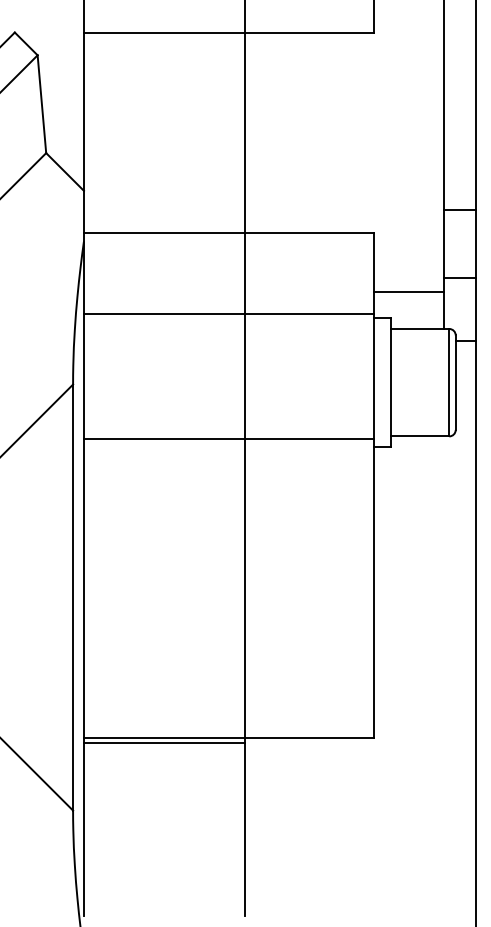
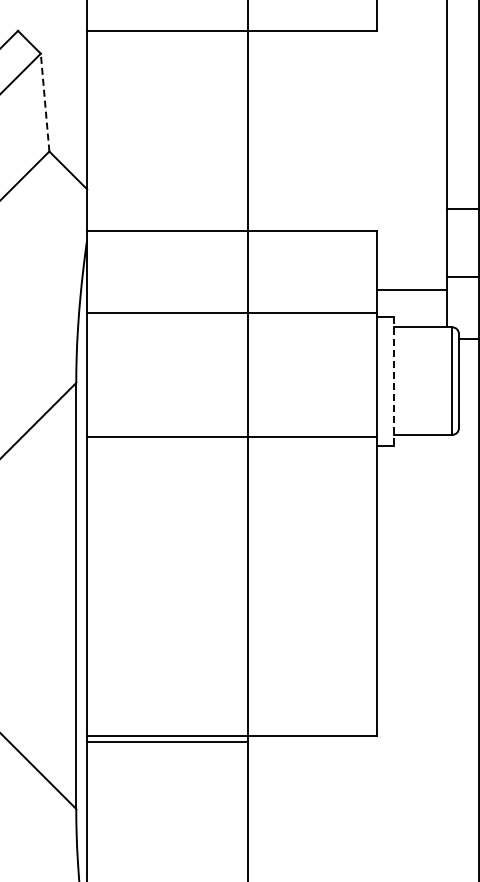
line: (41, 103) -> (44, 101), solid -> dashed
line: (391, 383) -> (394, 381), solid -> dashed

